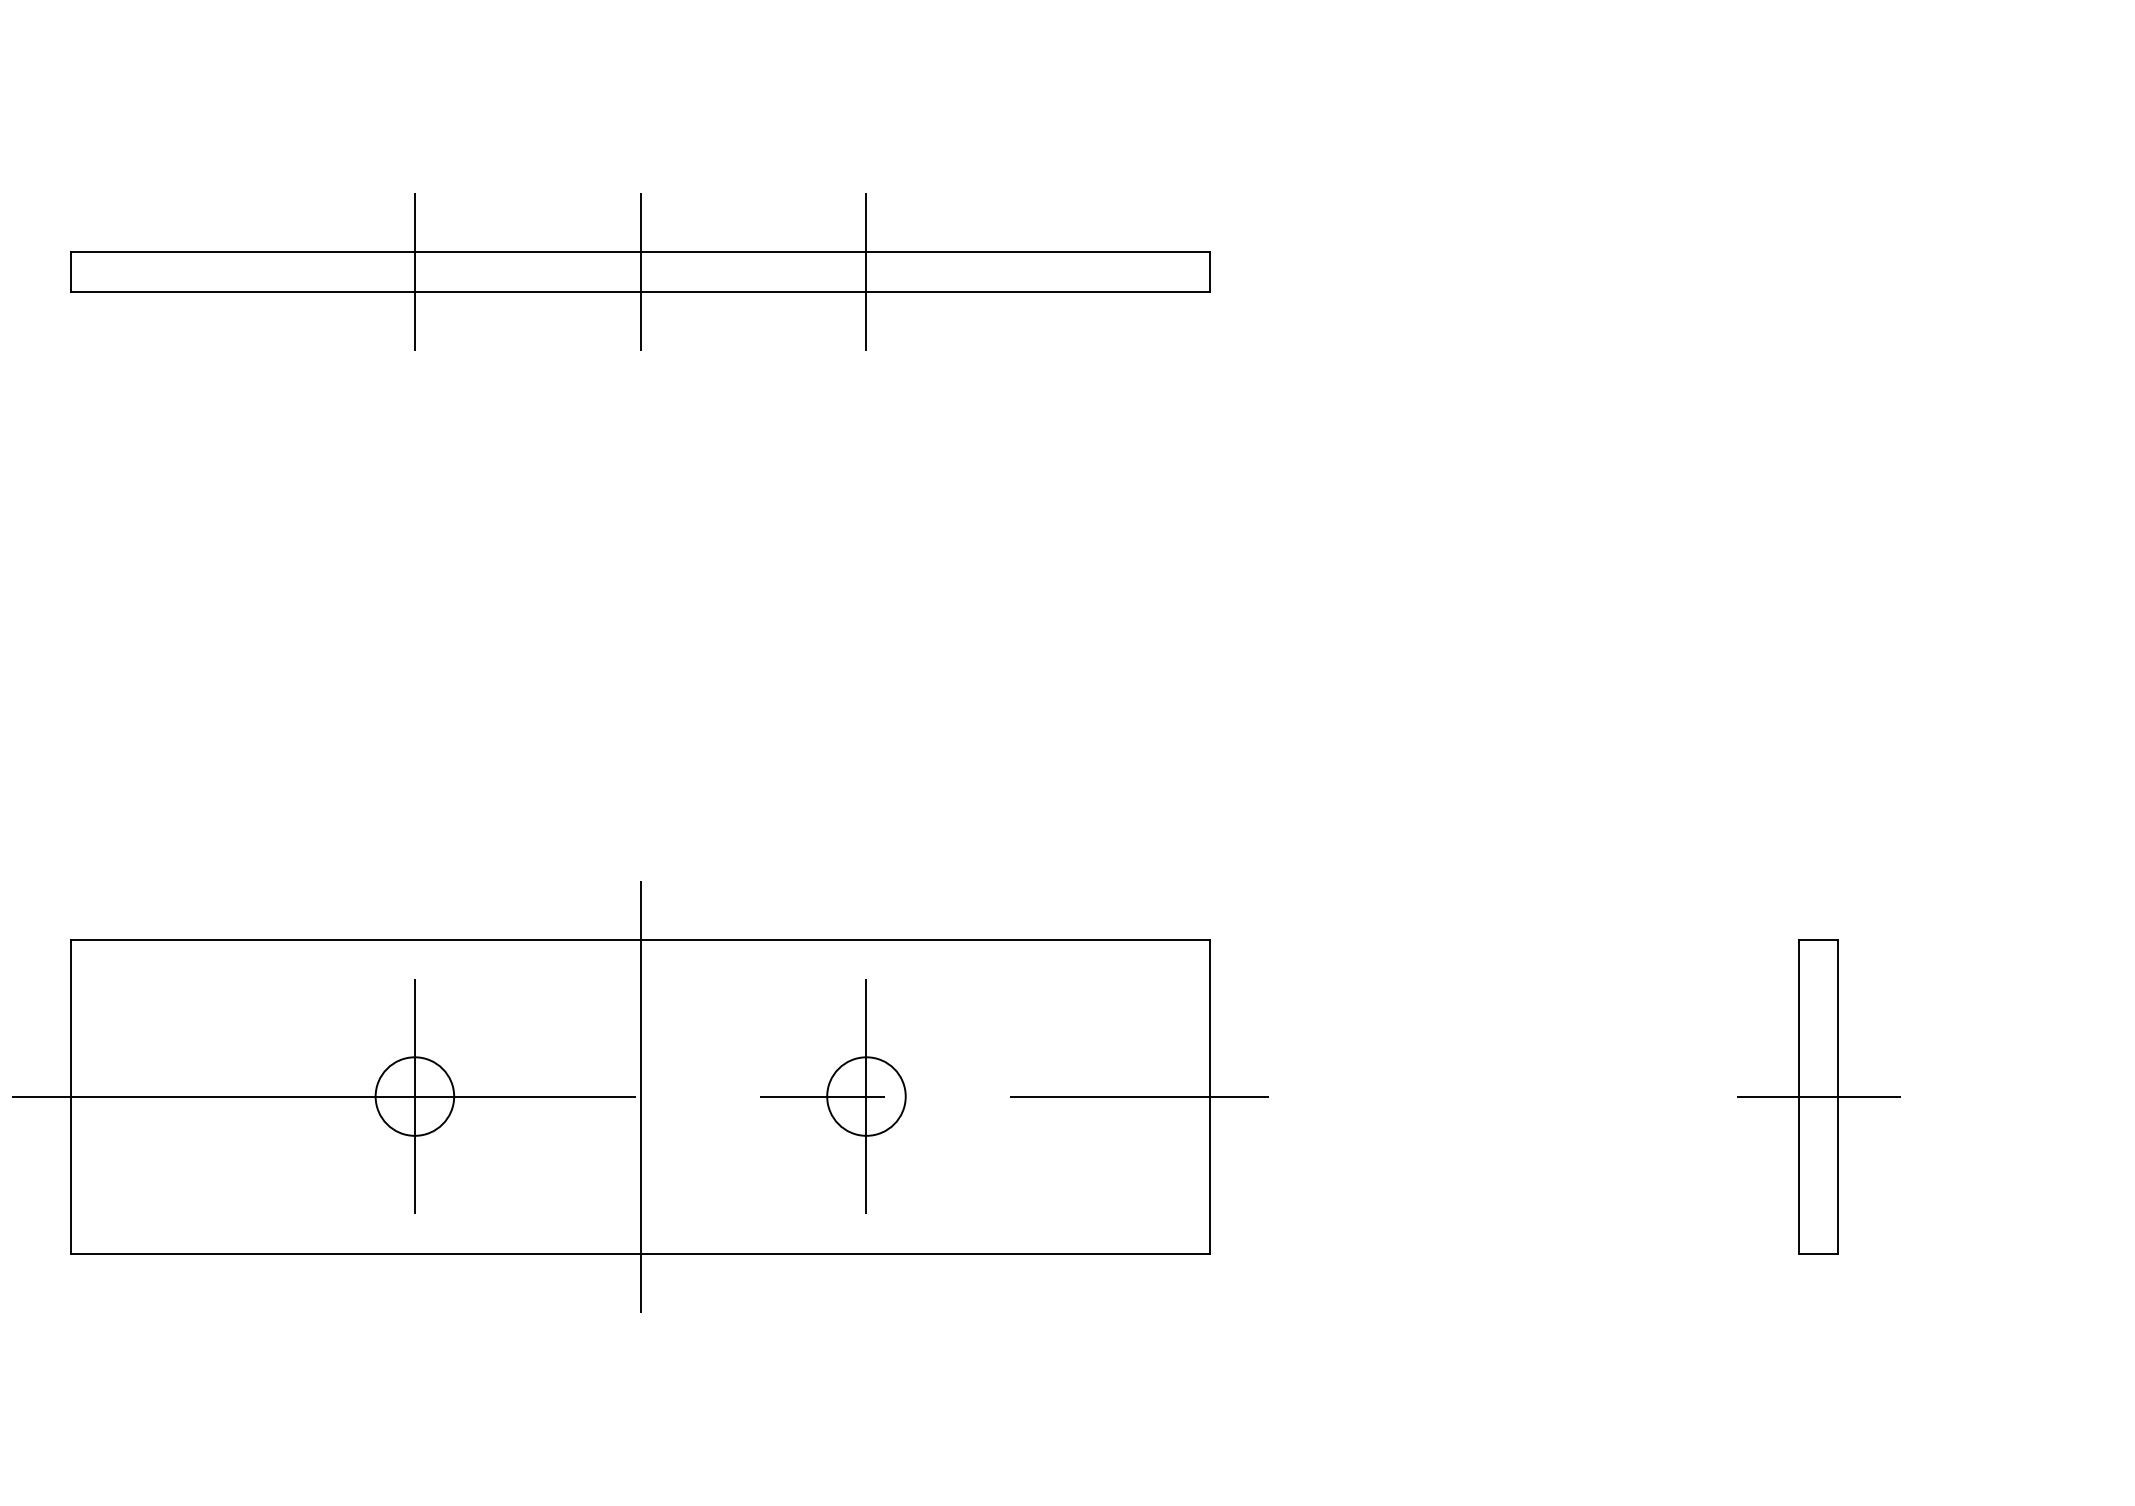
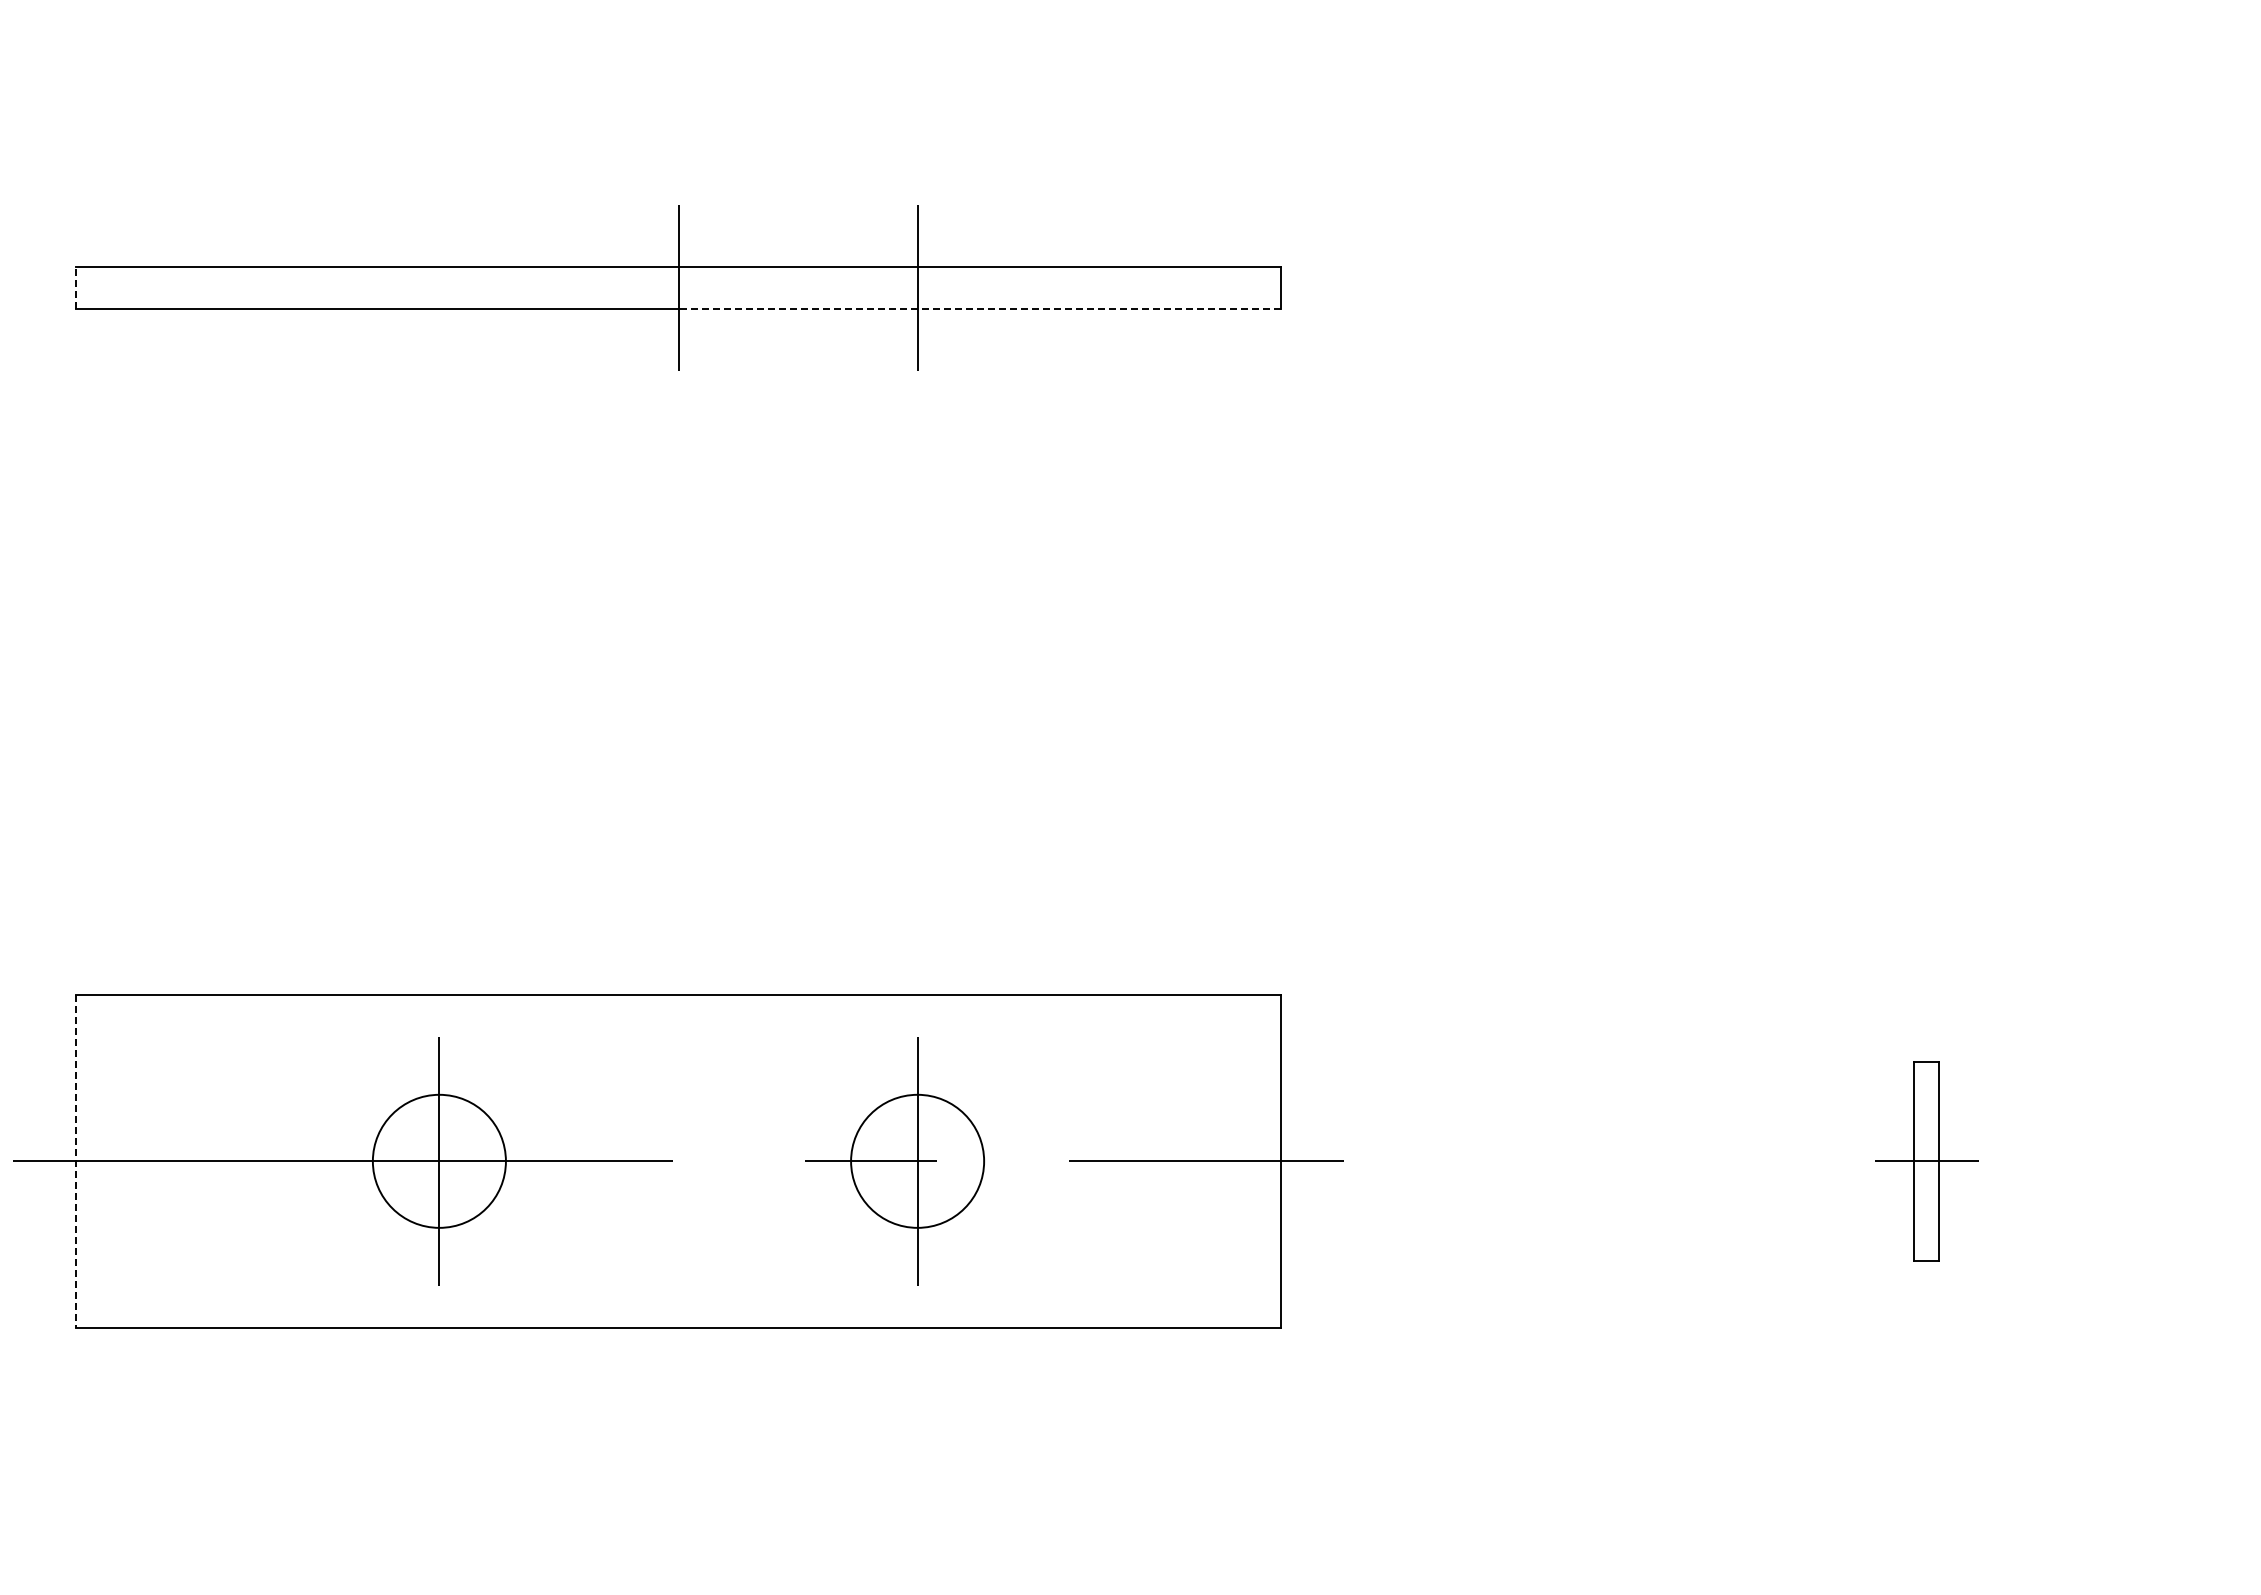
line: (414, 271) -> (439, 287), removed
line: (71, 272) -> (75, 288), solid -> dashed
line: (924, 291) -> (979, 308), solid -> dashed
circle: (414, 1095) -> (438, 1160), size x1.6
circle: (866, 1095) -> (917, 1160), size x1.6
line: (71, 1096) -> (75, 1161), solid -> dashed
line: (640, 1096) -> (678, 1161), removed
part: (1819, 1096) -> (1926, 1161), size x0.6

